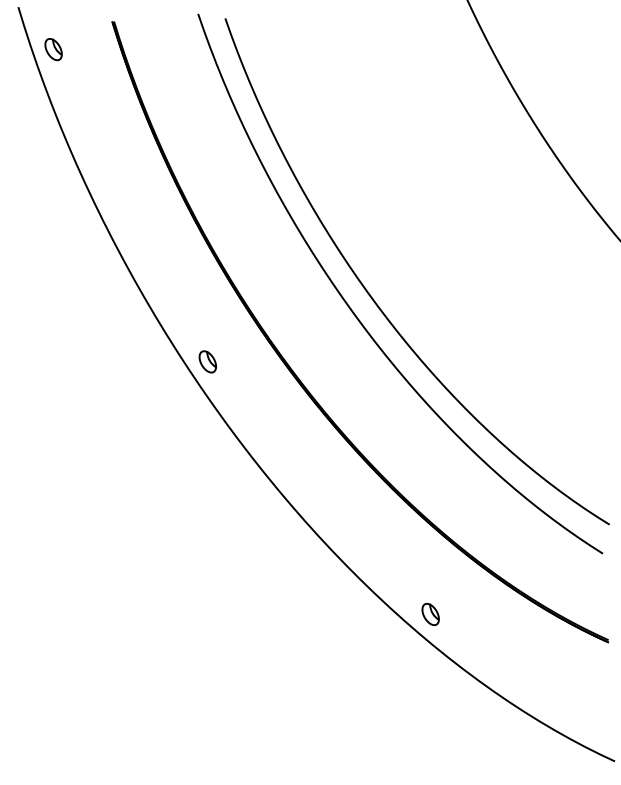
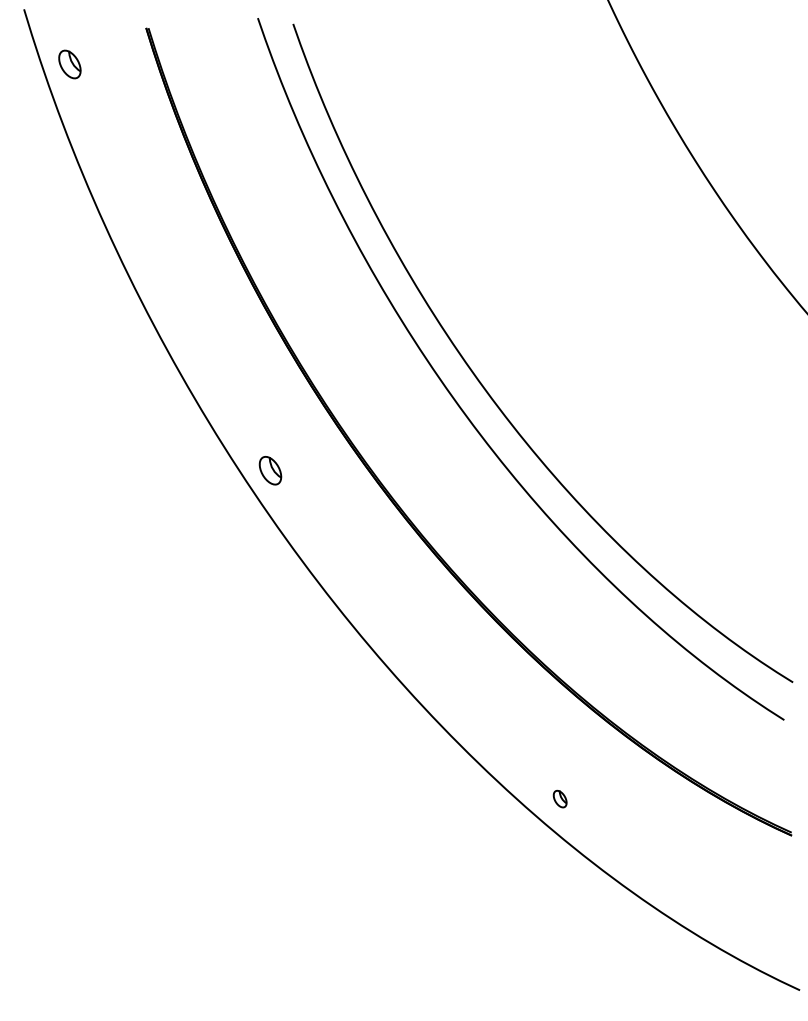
part: (430, 613) -> (559, 798), size x0.6

